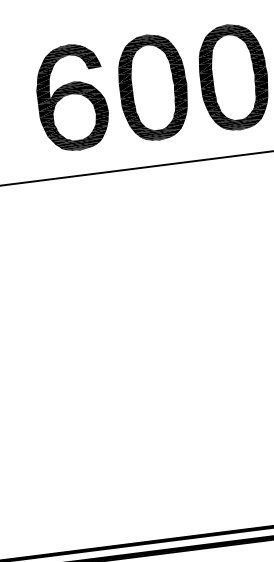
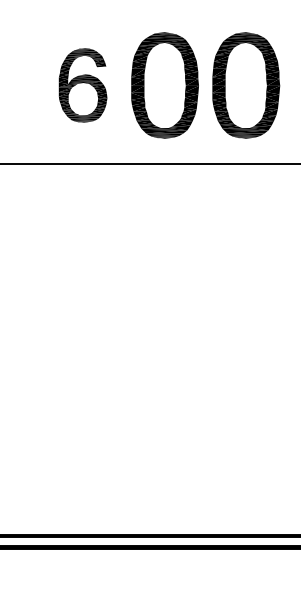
part: (71, 97) -> (82, 85), size x0.7

